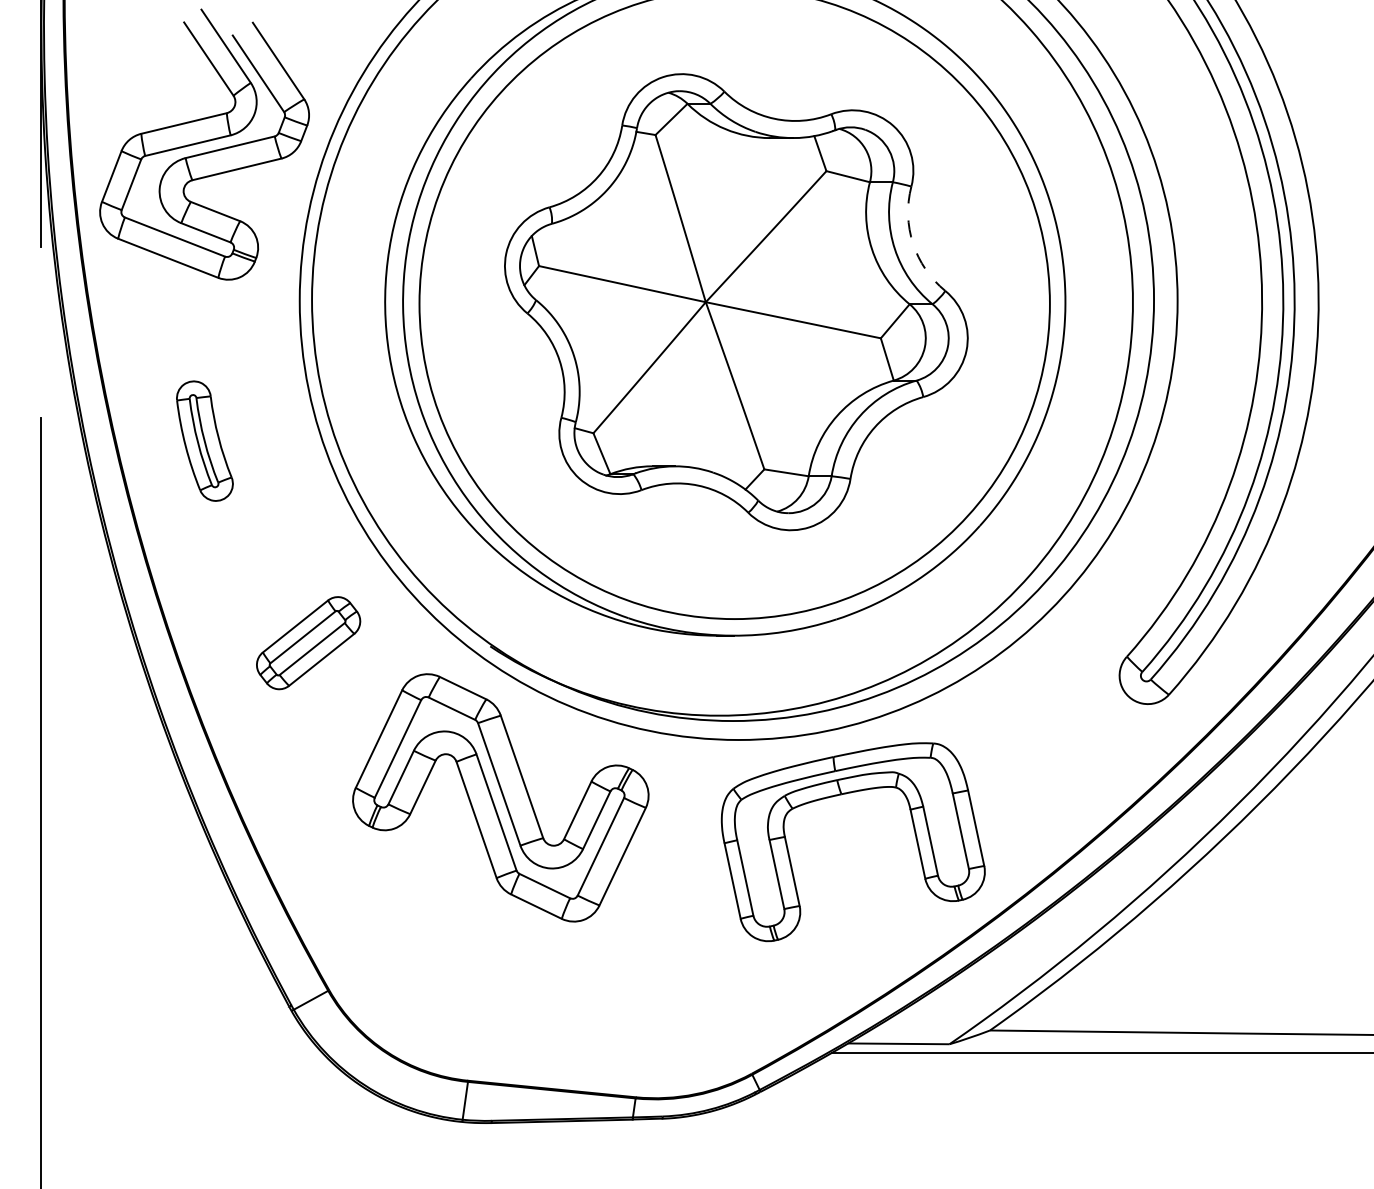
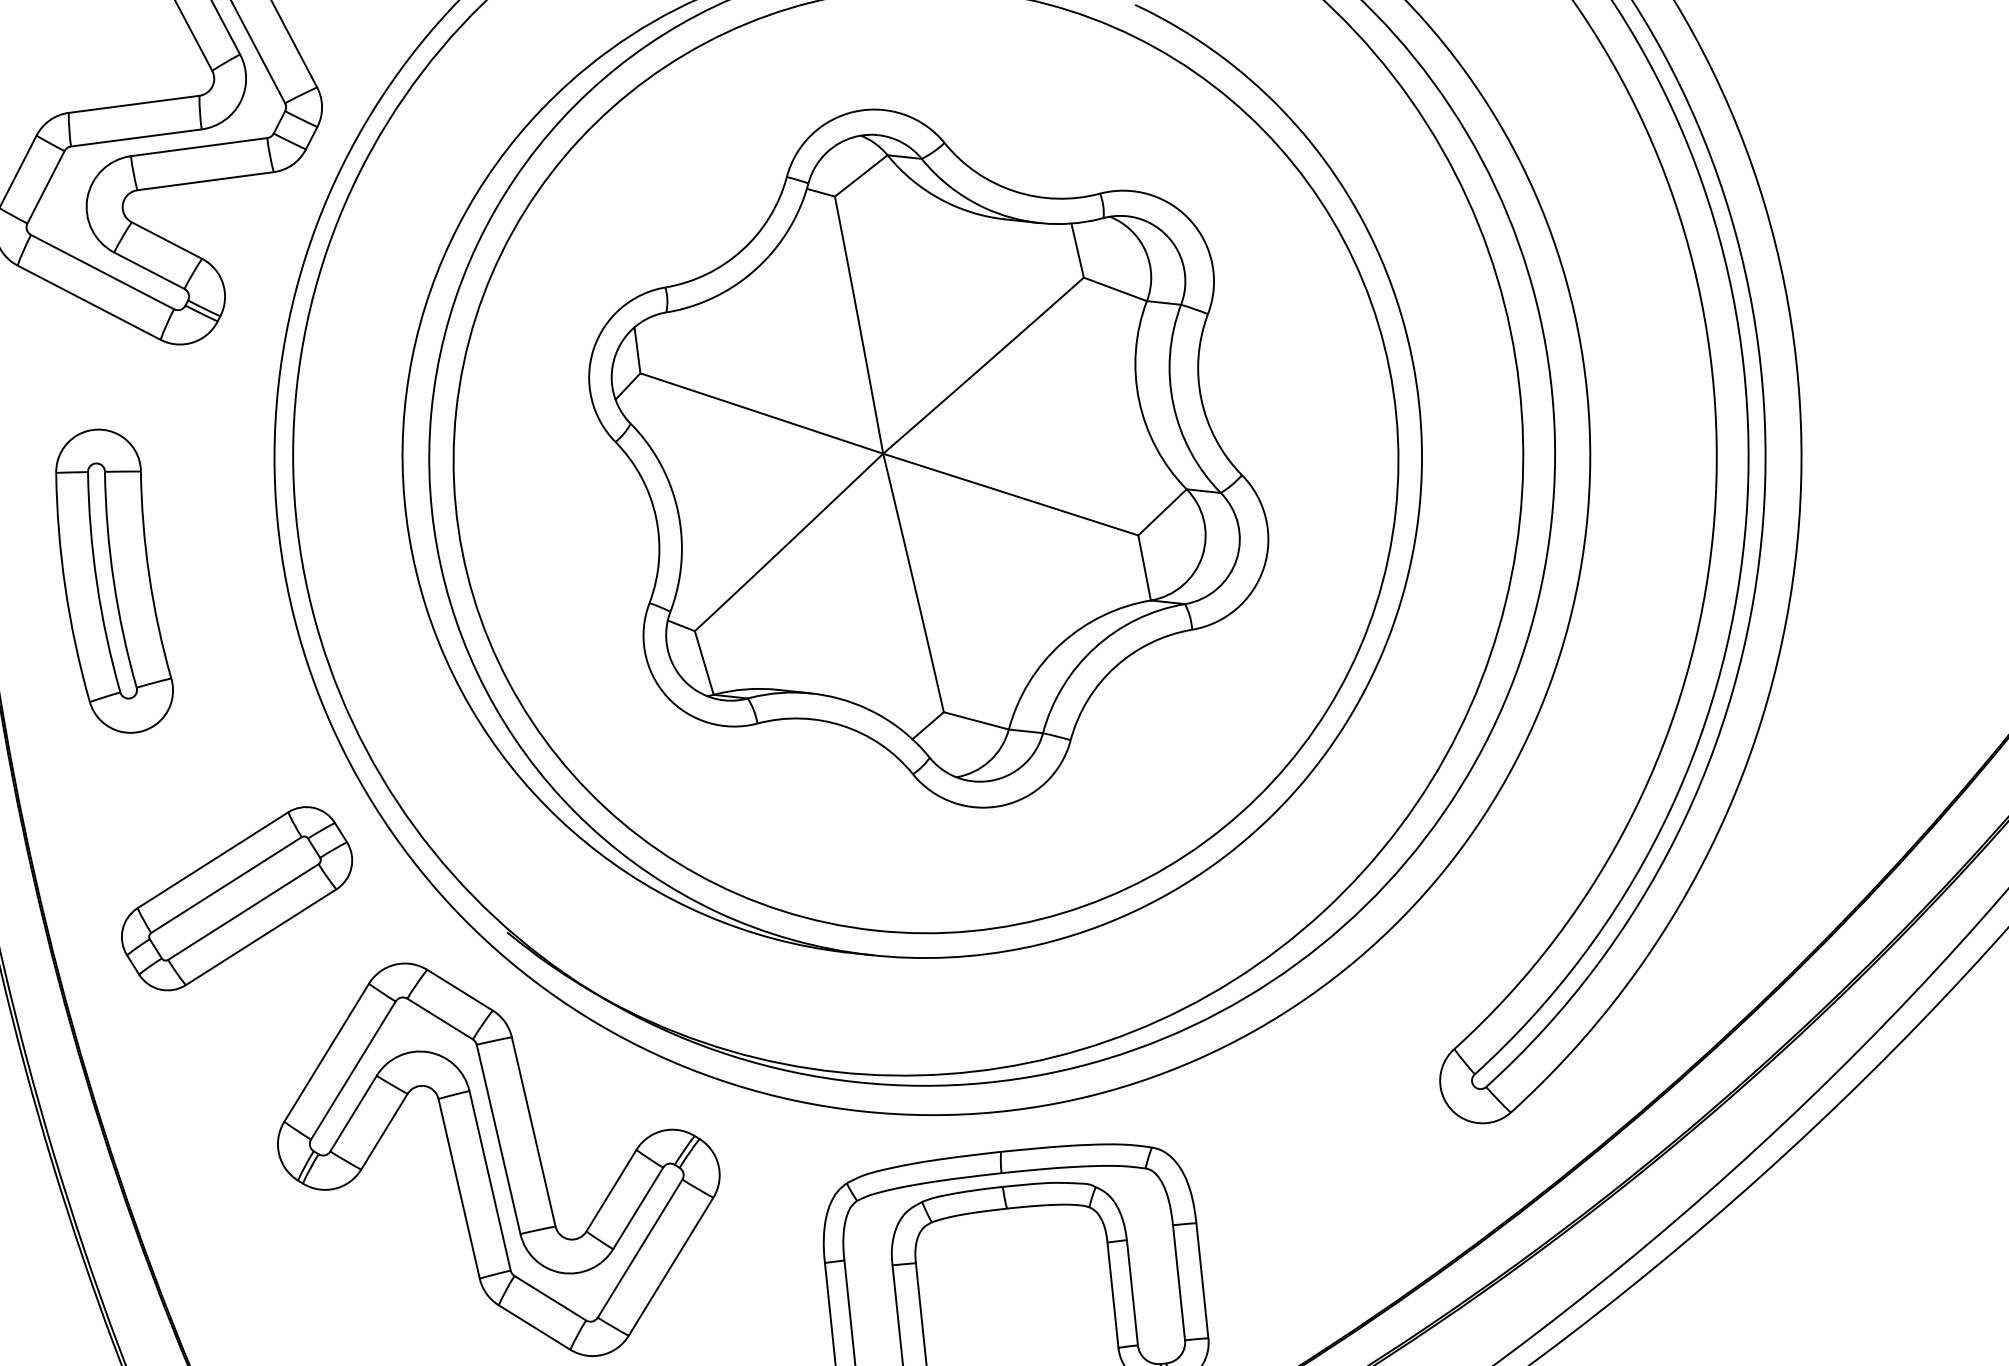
arc: (913, 243) -> (1202, 399), dashed -> solid
part: (204, 440) -> (114, 579), size x1.67
part: (308, 642) -> (236, 897), size x1.43

